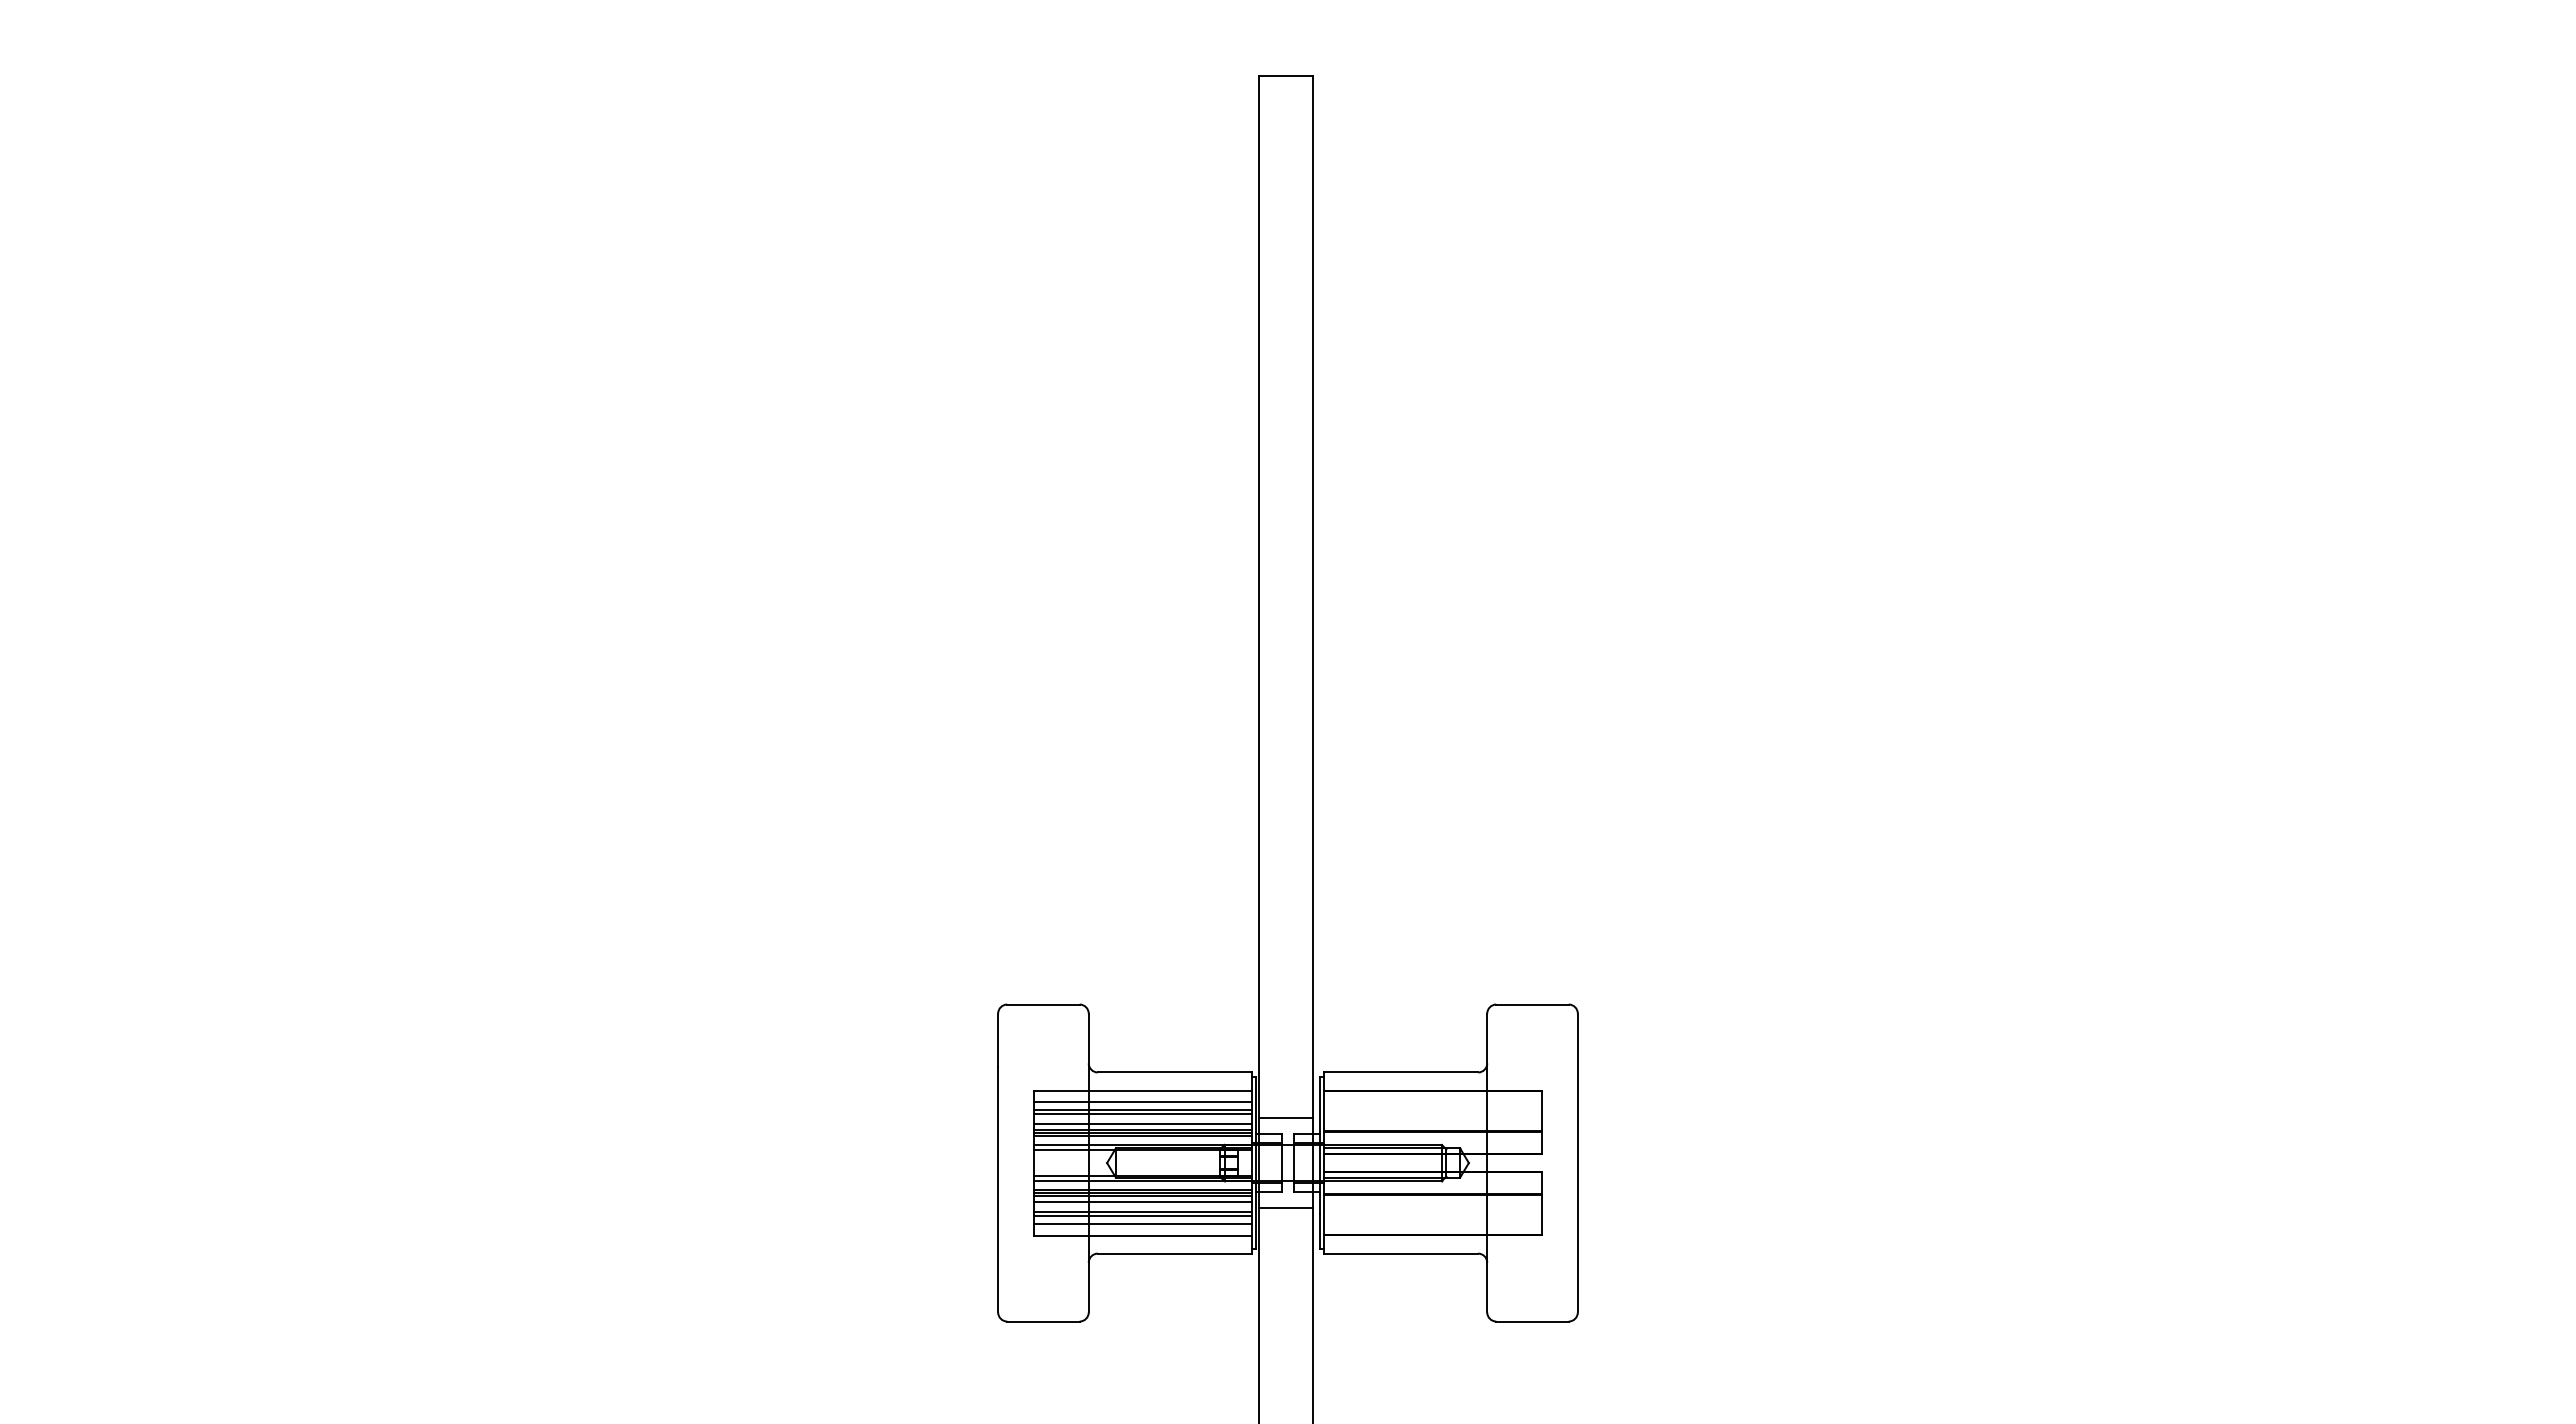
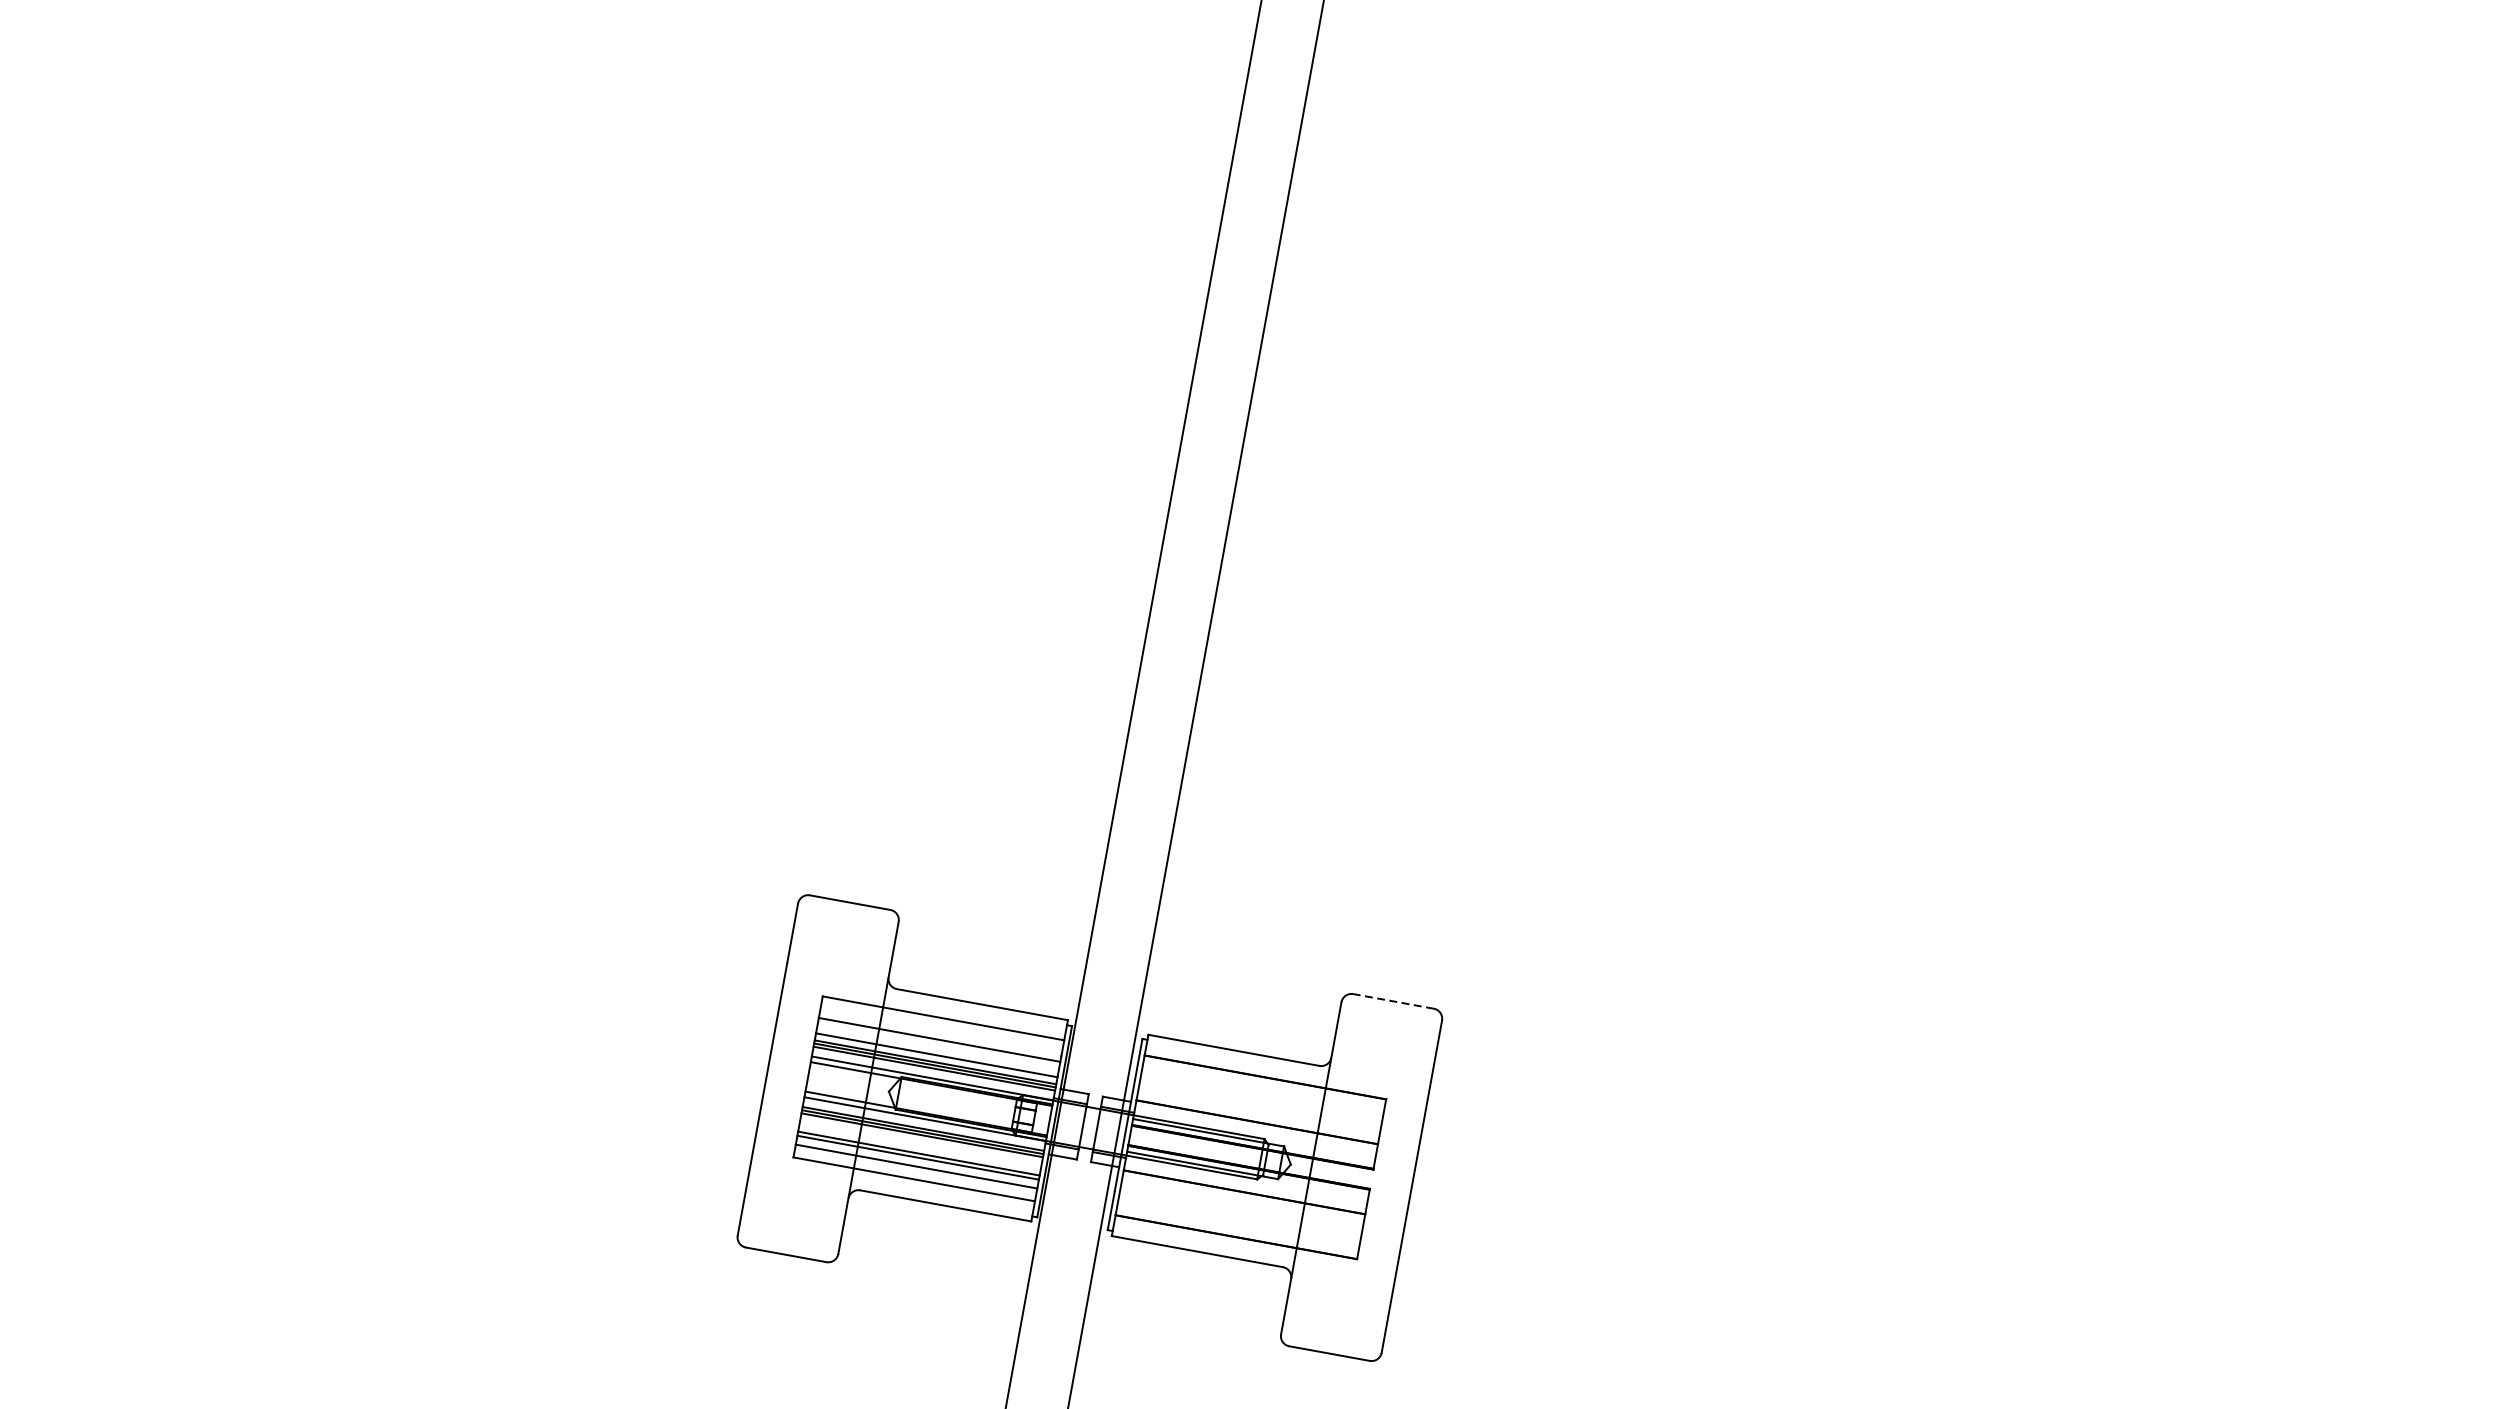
line: (1532, 1004) -> (1393, 1001), solid -> dashed
line: (1142, 1102) -> (940, 1031), removed
line: (1142, 1113) -> (938, 1043), removed
line: (1286, 1117) -> (1097, 1077), removed
line: (1142, 1202) -> (920, 1142), removed
line: (1286, 1208) -> (1079, 1178), removed

